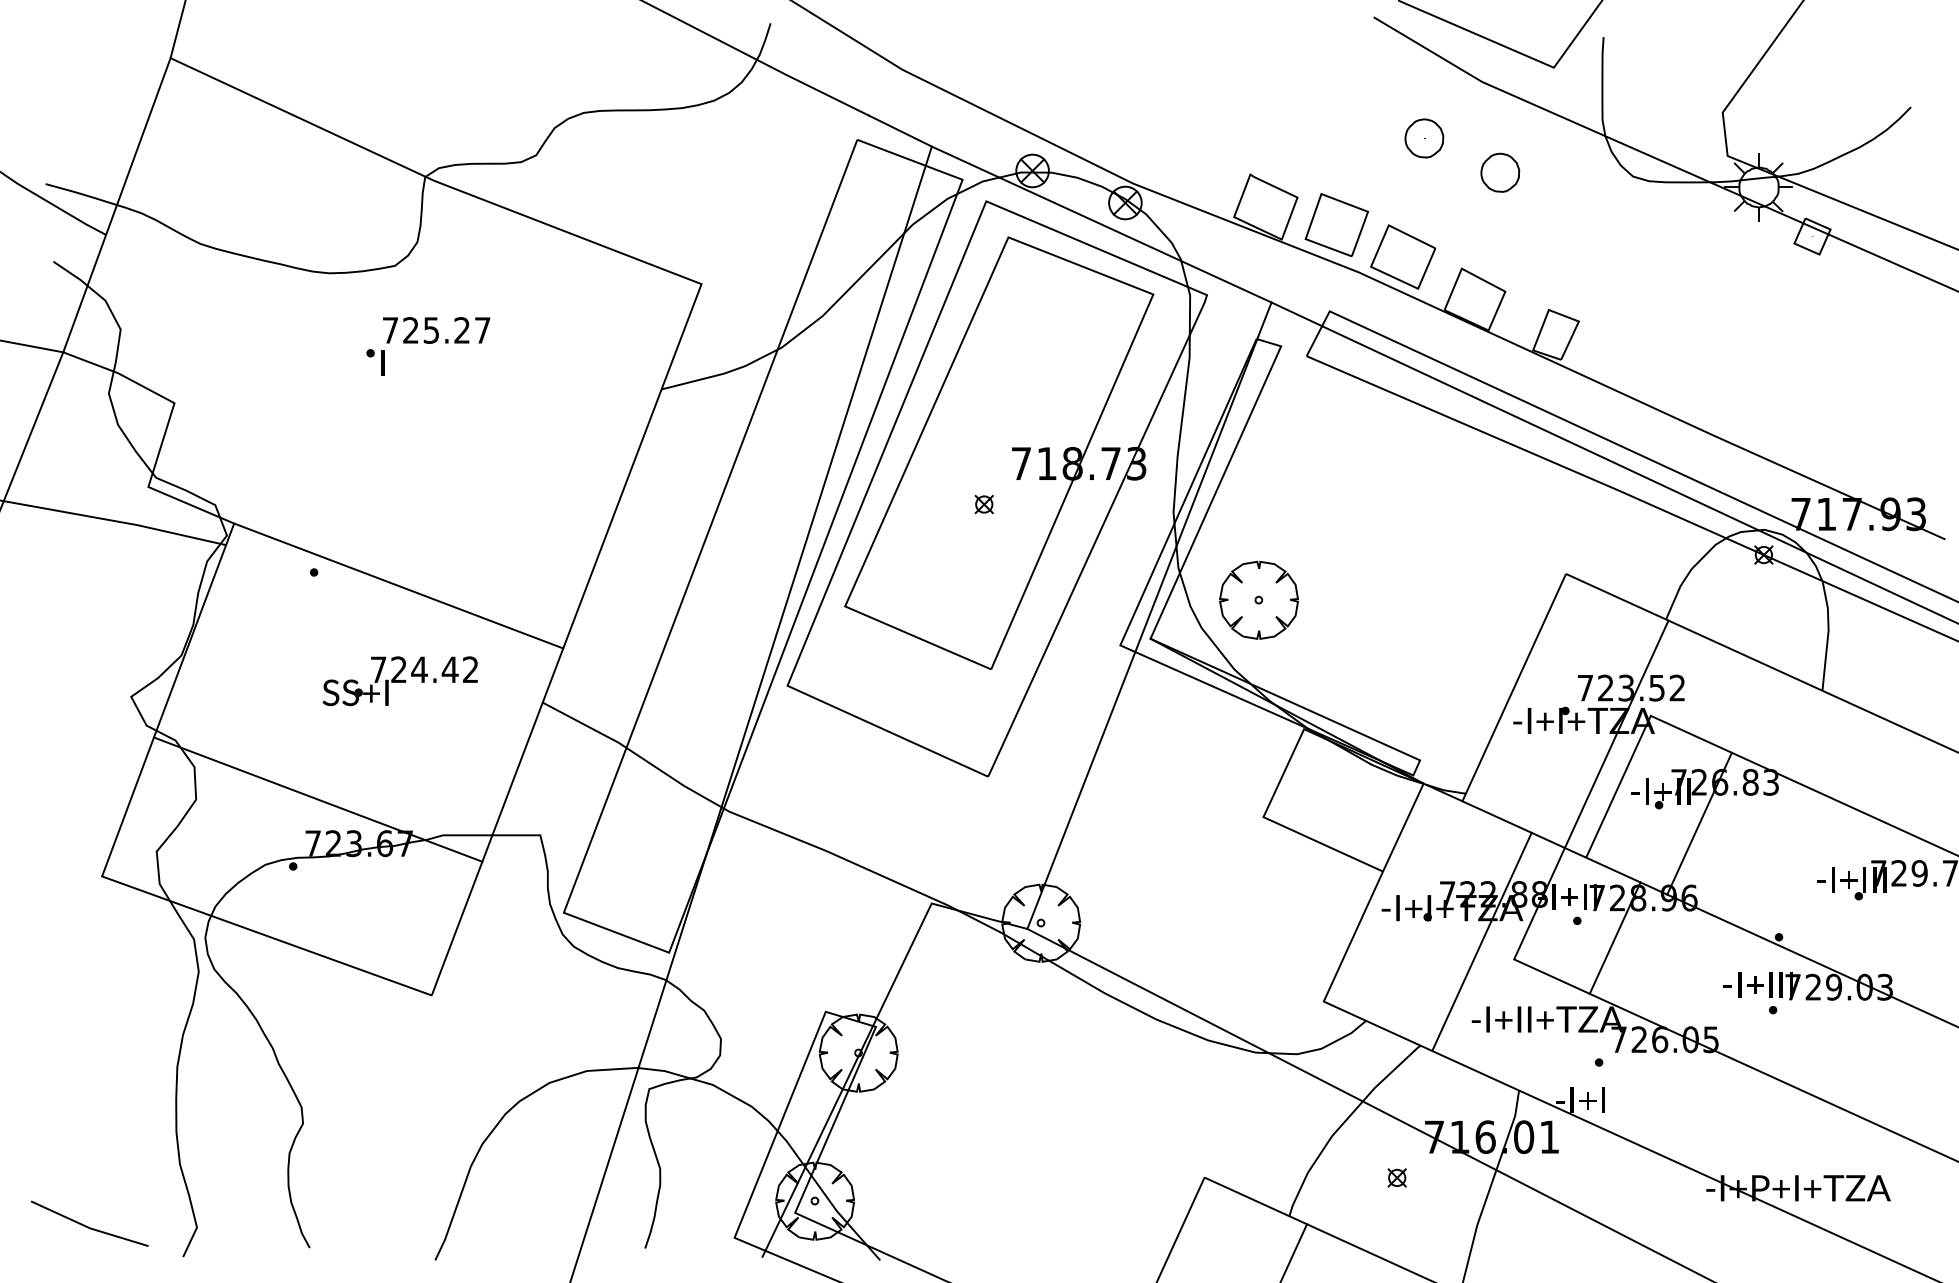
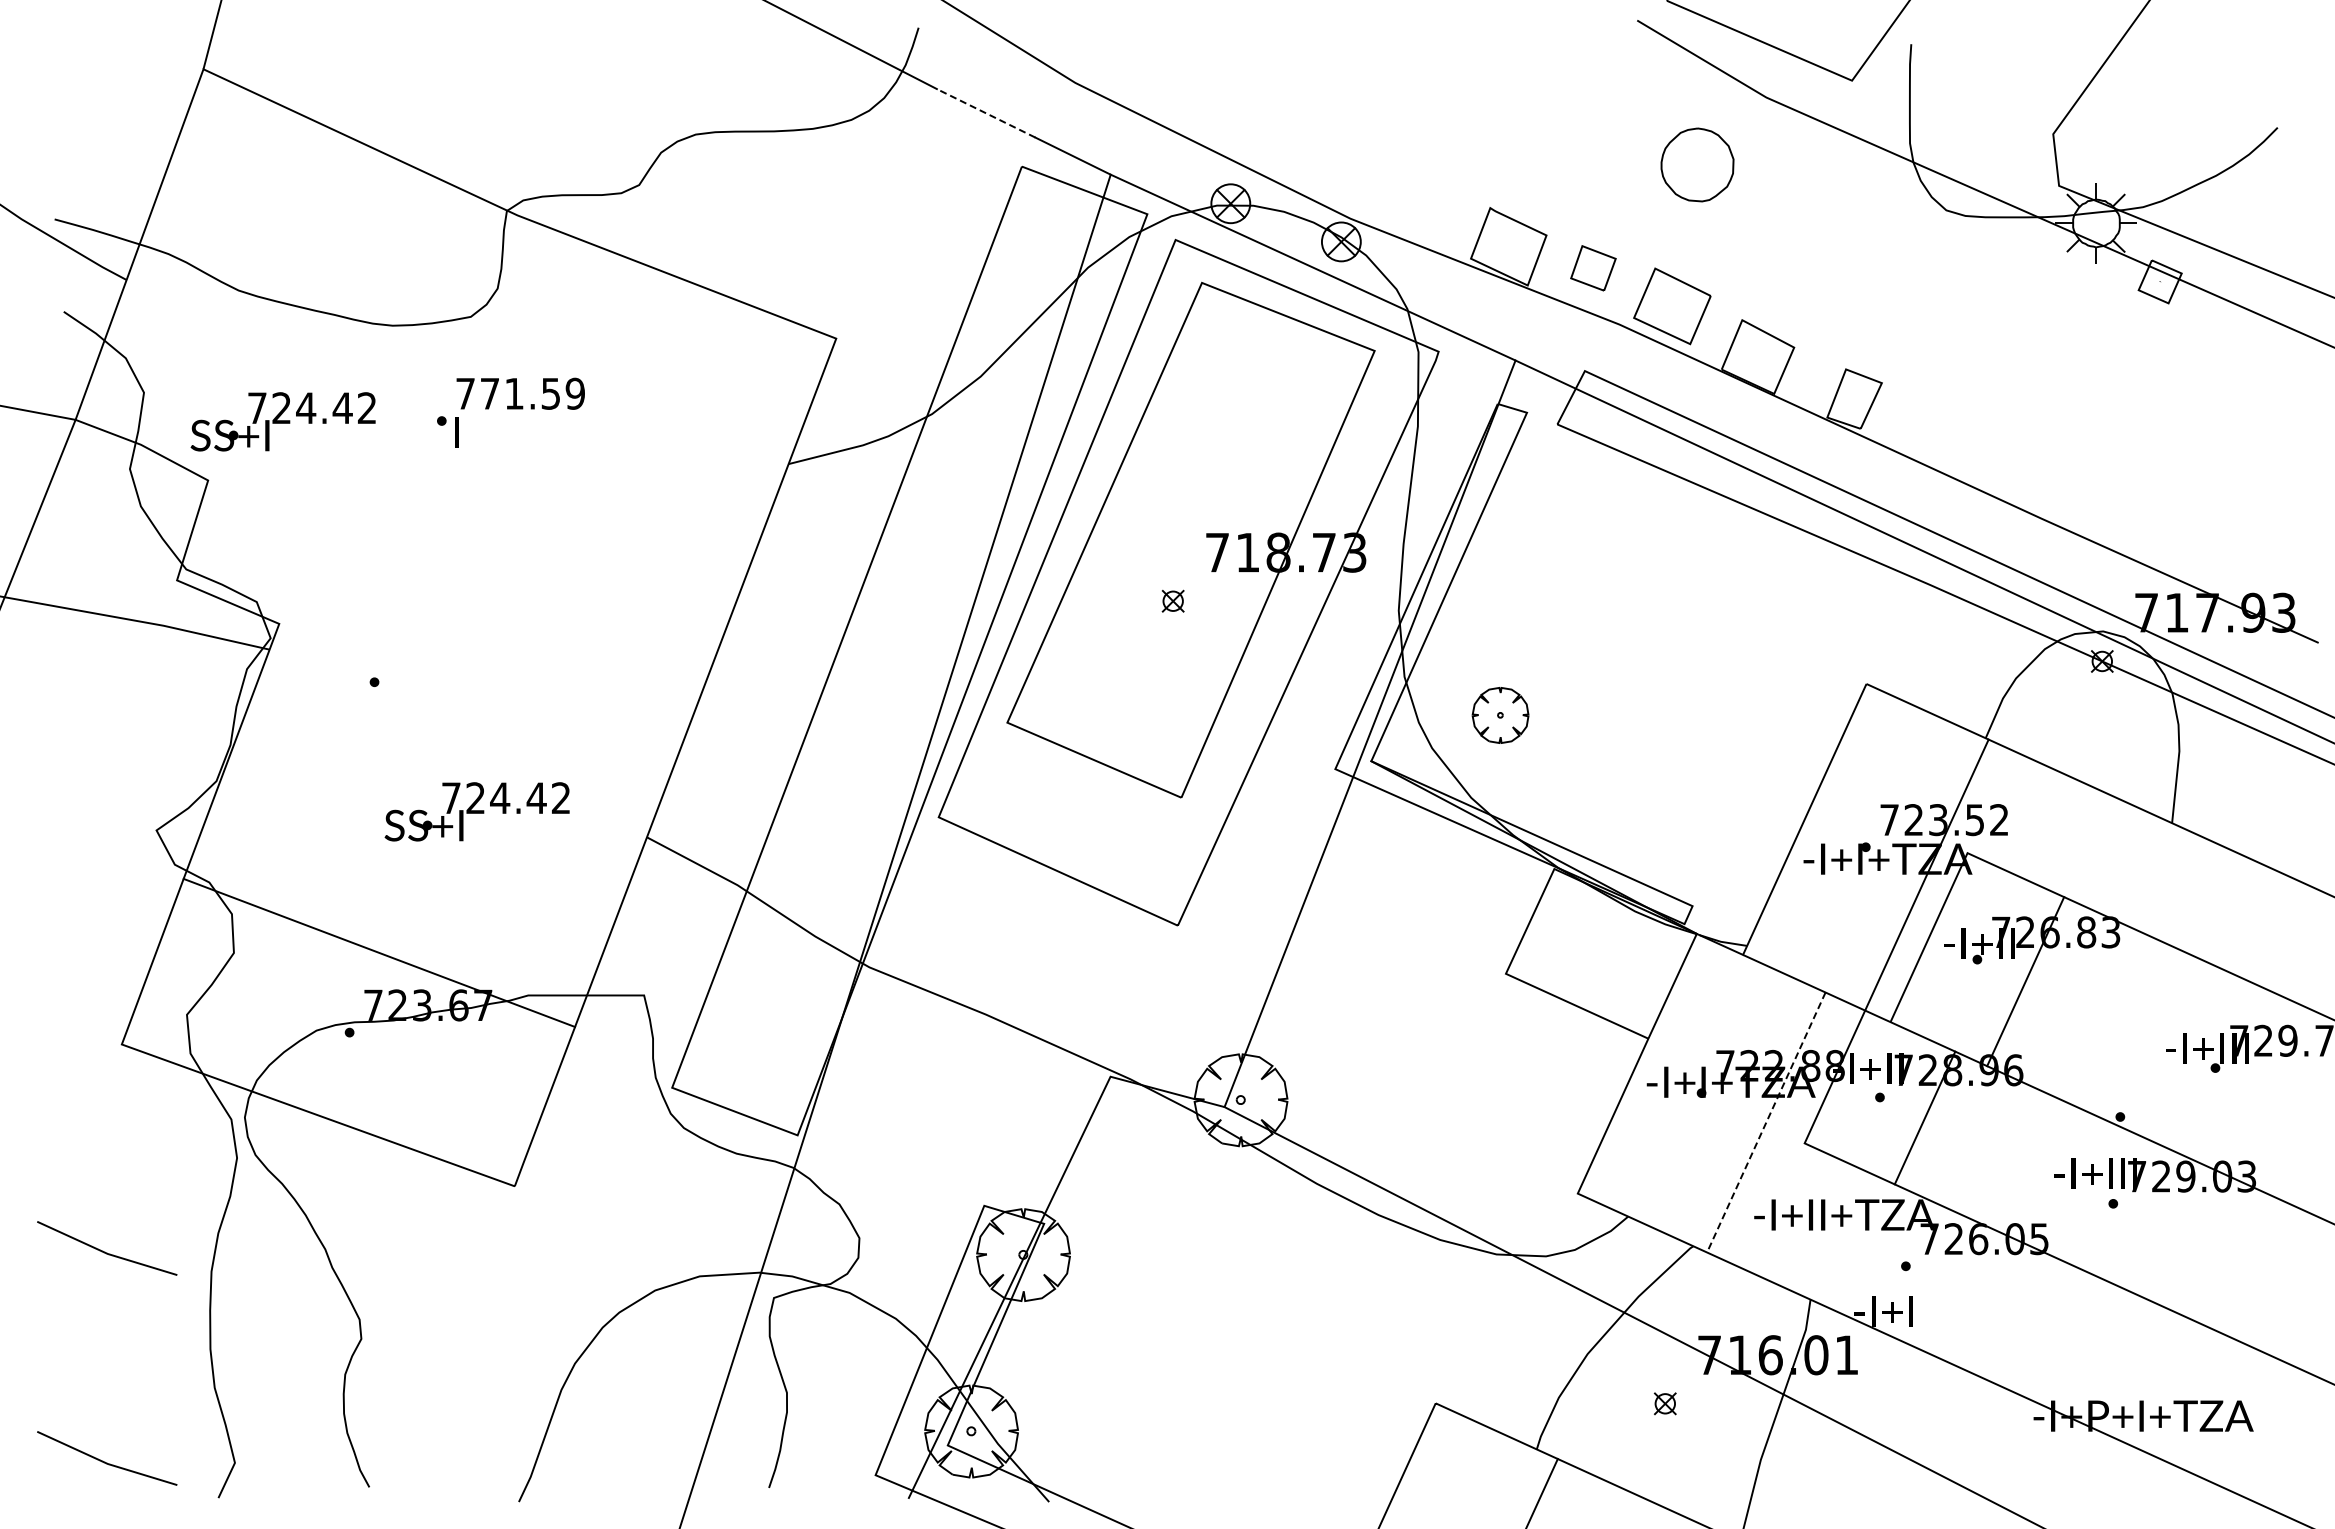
line: (827, 95) -> (986, 113), solid -> dashed
part: (1424, 138) -> (1697, 164), size x1.6
part: (1499, 172) -> (1787, 205), removed
part: (1336, 225) -> (1593, 268), size x0.6
text: (446, 330) -> (532, 393), 725.27 -> 771.59
part: (236, 353) -> (282, 421), added
line: (398, 585) -> (475, 697), removed
part: (1258, 600) -> (1500, 715), size x0.6
line: (1482, 941) -> (1766, 1122), solid -> dashed
line: (88, 1050) -> (105, 1251), added

